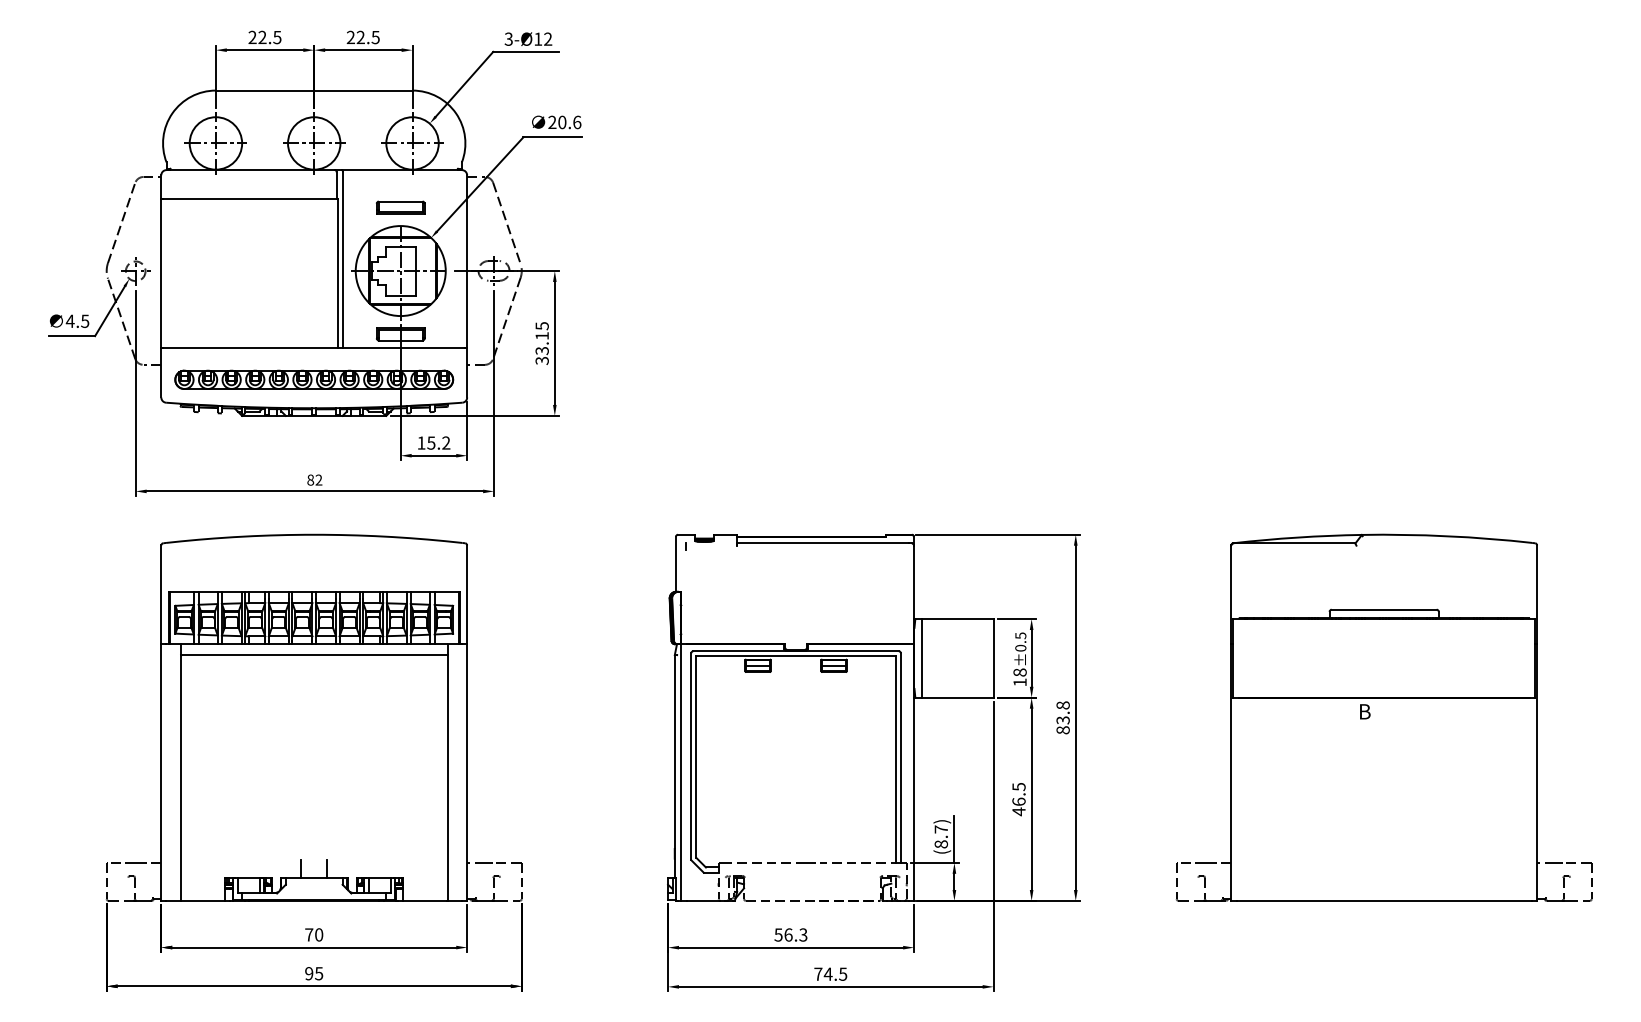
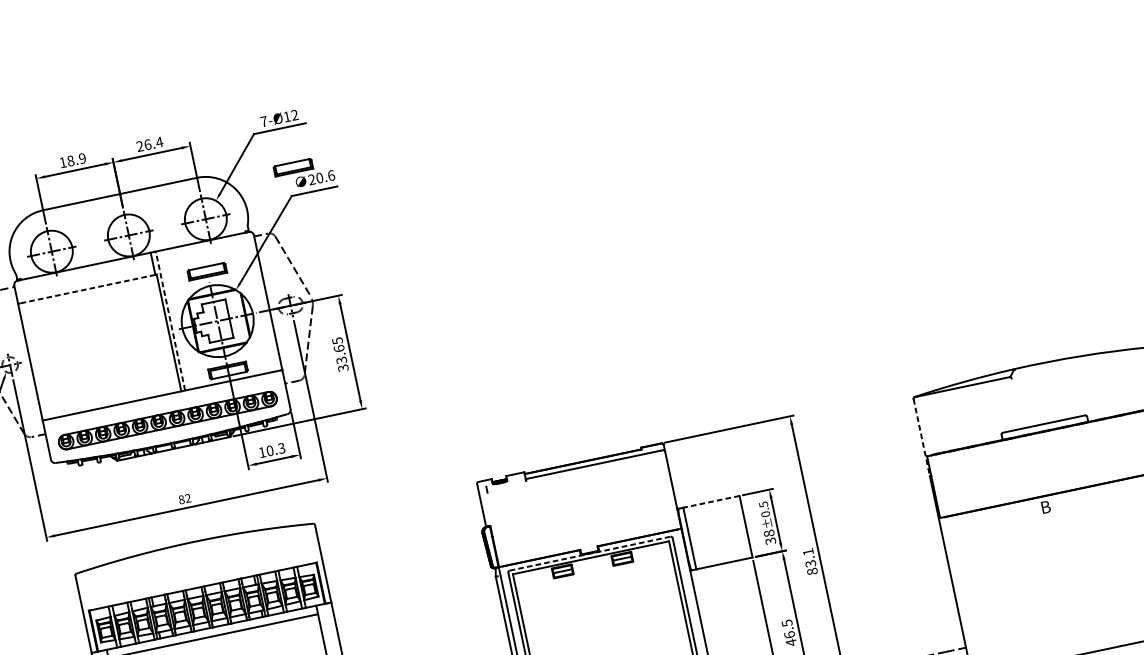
text: (264, 37) -> (72, 160), 22.5 -> 18.9
text: (368, 37) -> (153, 143), 22.5 -> 26.4
text: (508, 38) -> (263, 121), 3-Ø12 -> 7-Ø12
part: (532, 102) -> (293, 167), added
line: (249, 198) -> (87, 289), solid -> dashed
line: (343, 259) -> (170, 321), solid -> dashed
text: (541, 335) -> (338, 348), 33.15 -> 33.65
text: (438, 442) -> (275, 449), 15.2 -> 10.3
line: (1231, 595) -> (922, 438), solid -> dashed
line: (957, 619) -> (711, 502), solid -> dashed
line: (796, 651) -> (590, 553), solid -> dashed
text: (1019, 682) -> (770, 541), 18 -> 38
text: (1062, 705) -> (807, 552), 83.8 -> 83.1

